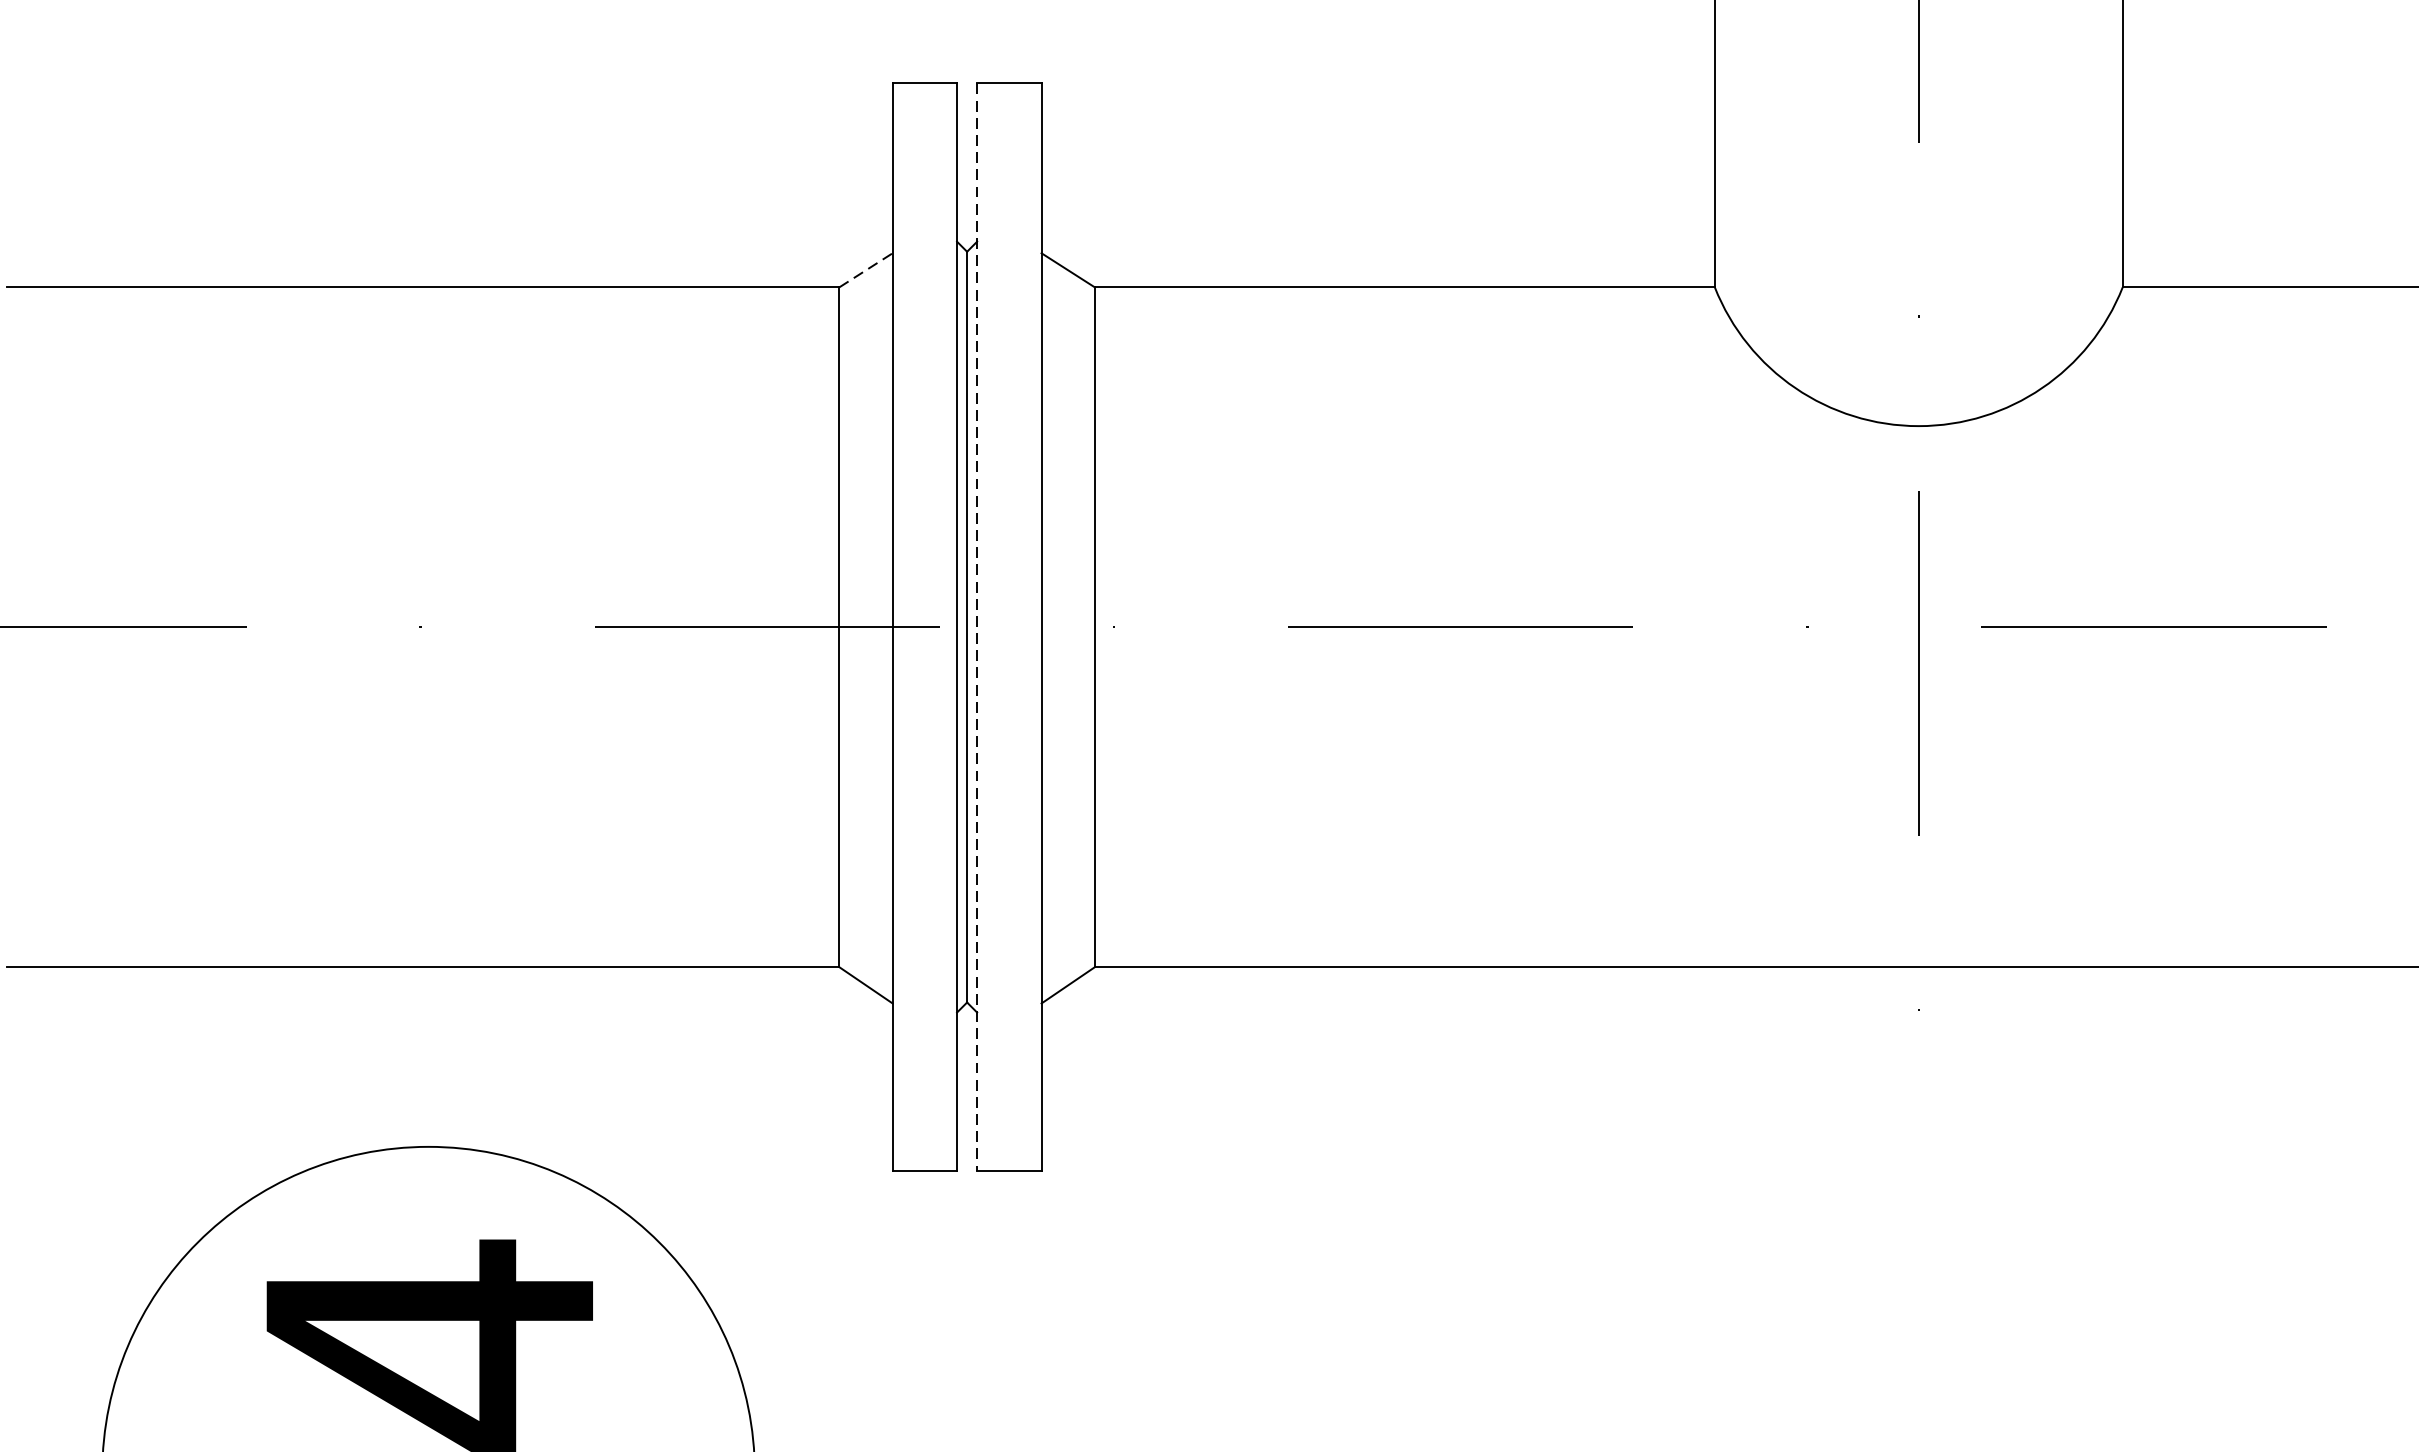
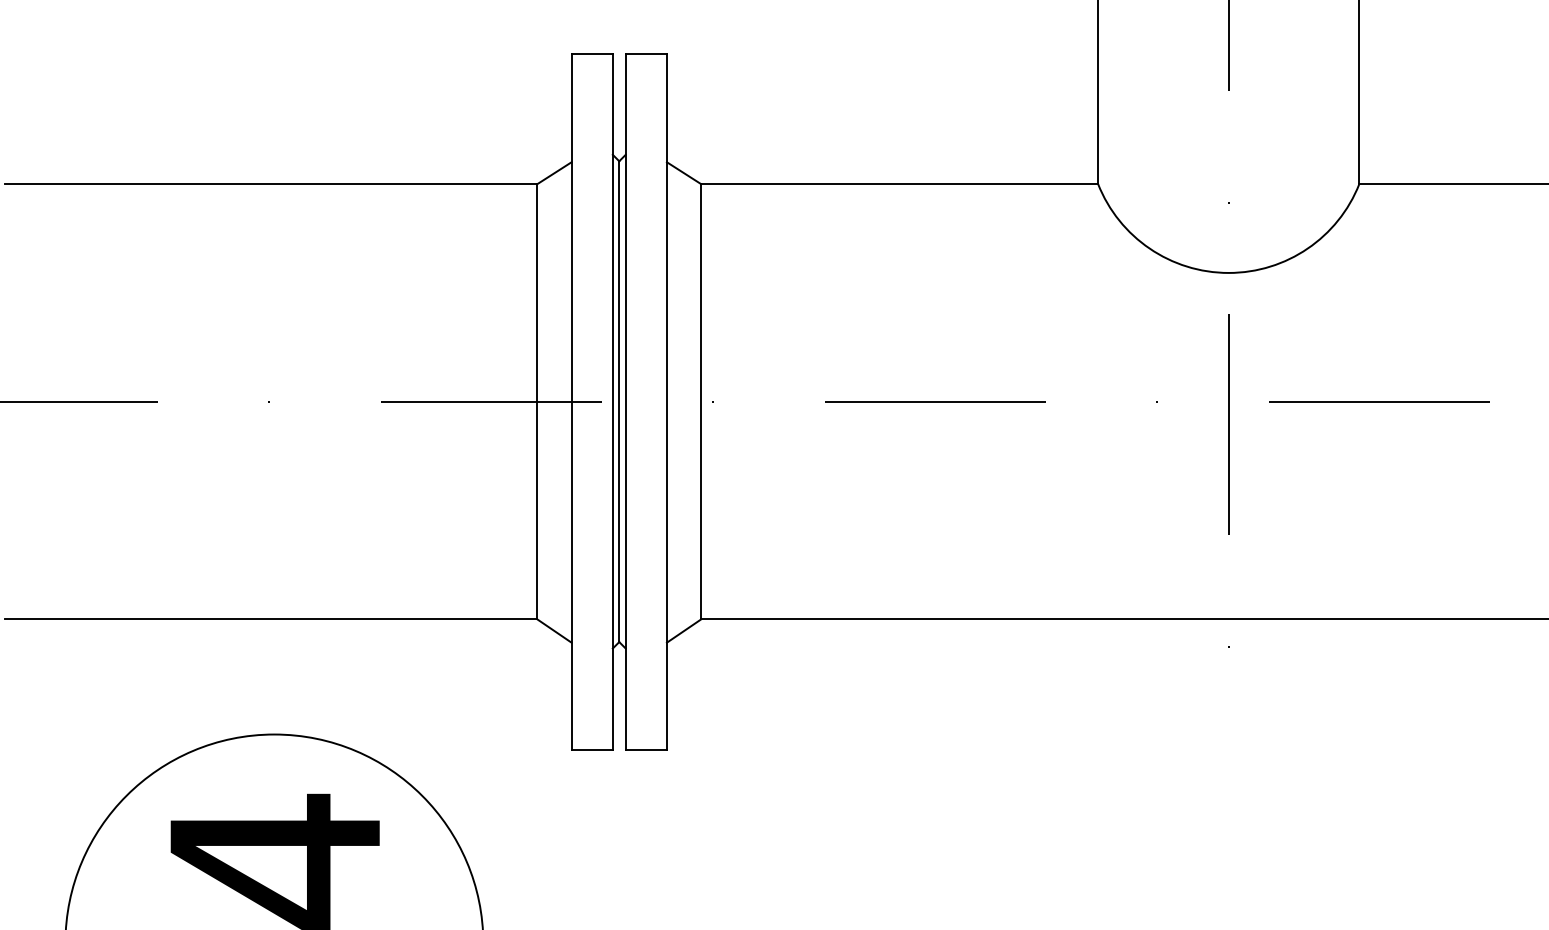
line: (865, 269) -> (554, 172), dashed -> solid
line: (976, 628) -> (625, 402), dashed -> solid

